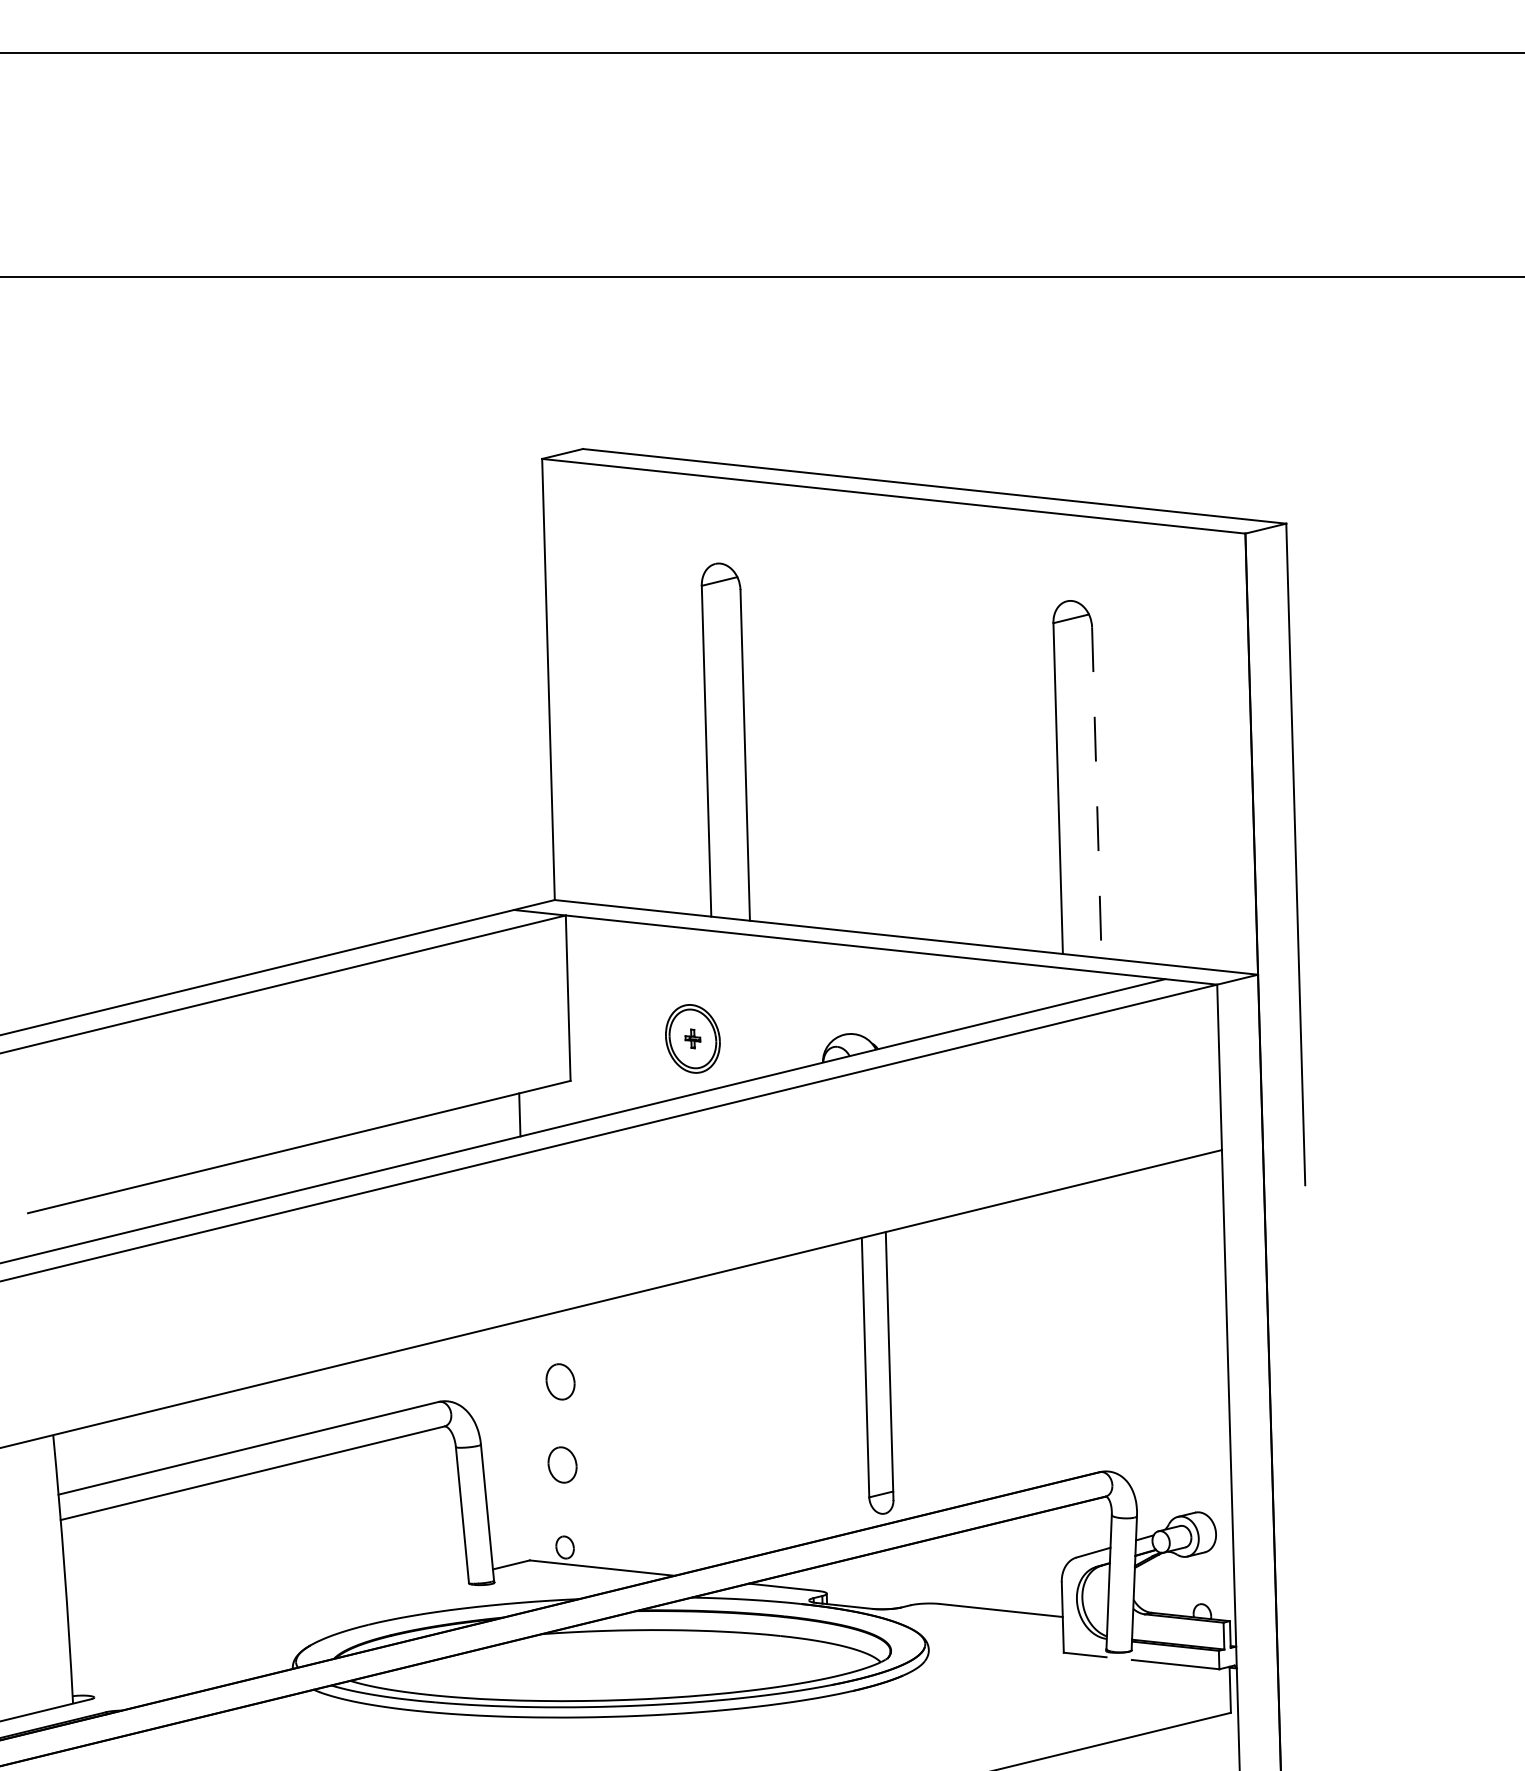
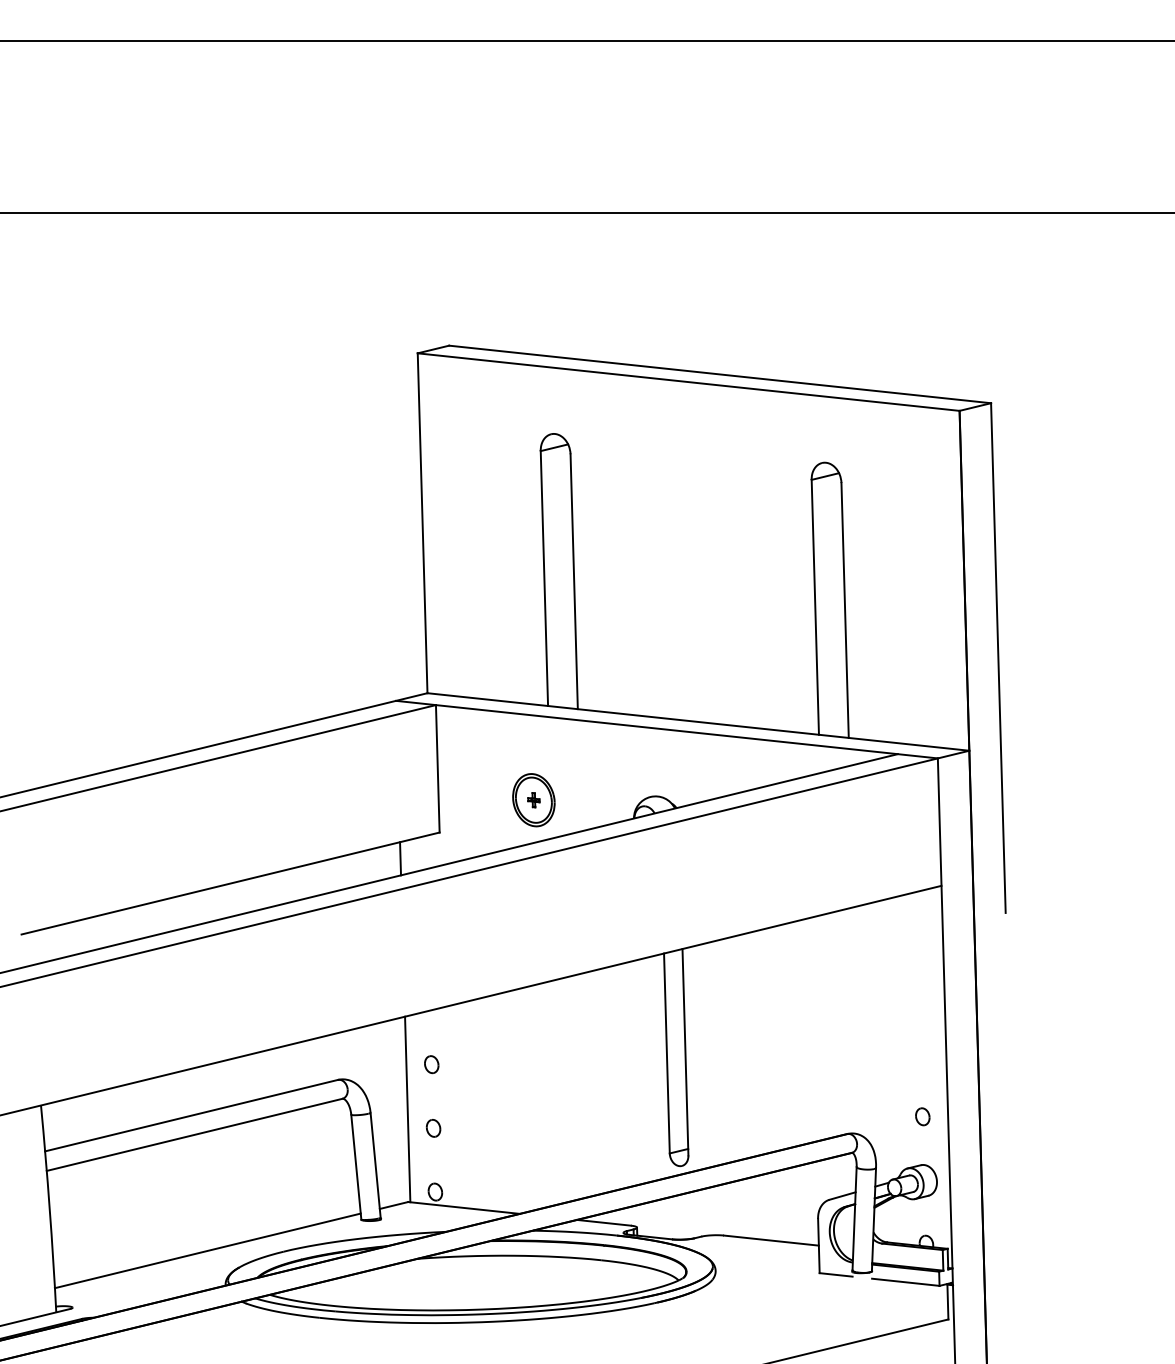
line: (1096, 793) -> (844, 611), dashed -> solid
part: (559, 1382) -> (431, 1064), size x0.62
line: (528, 1439) -> (407, 1108), added
part: (1197, 1449) -> (922, 1116), added
part: (562, 1464) -> (433, 1128), size x0.62
line: (269, 1623) -> (207, 1250), added

